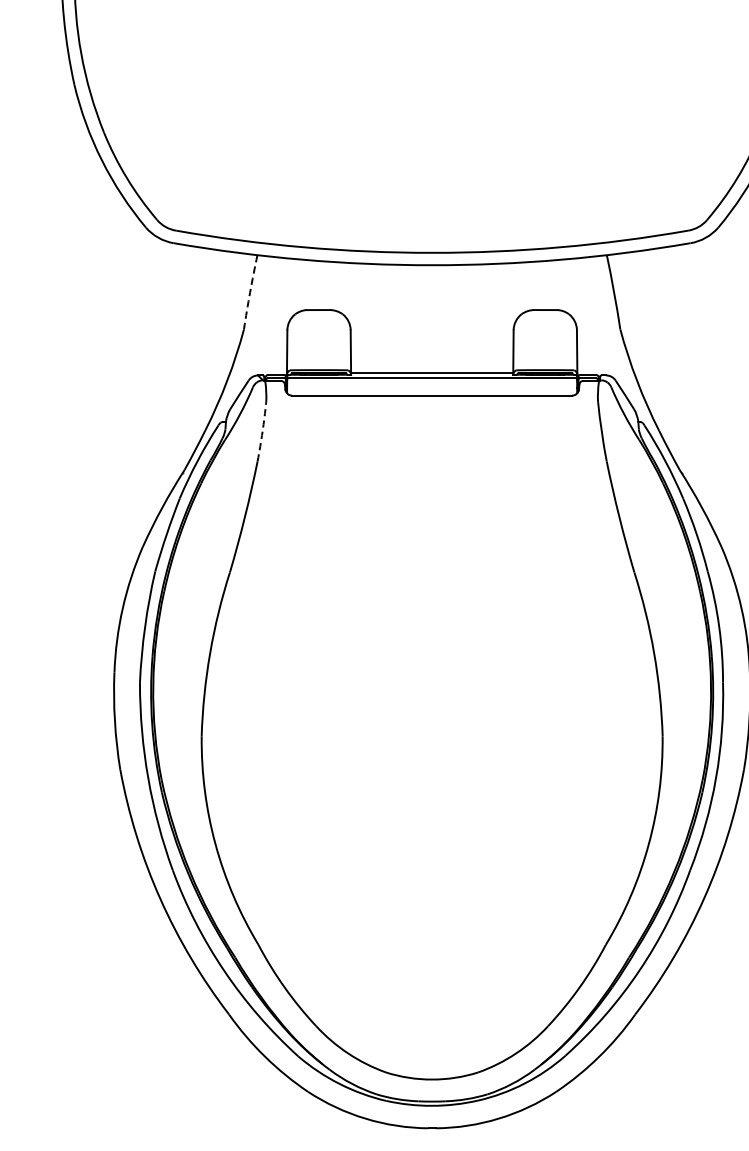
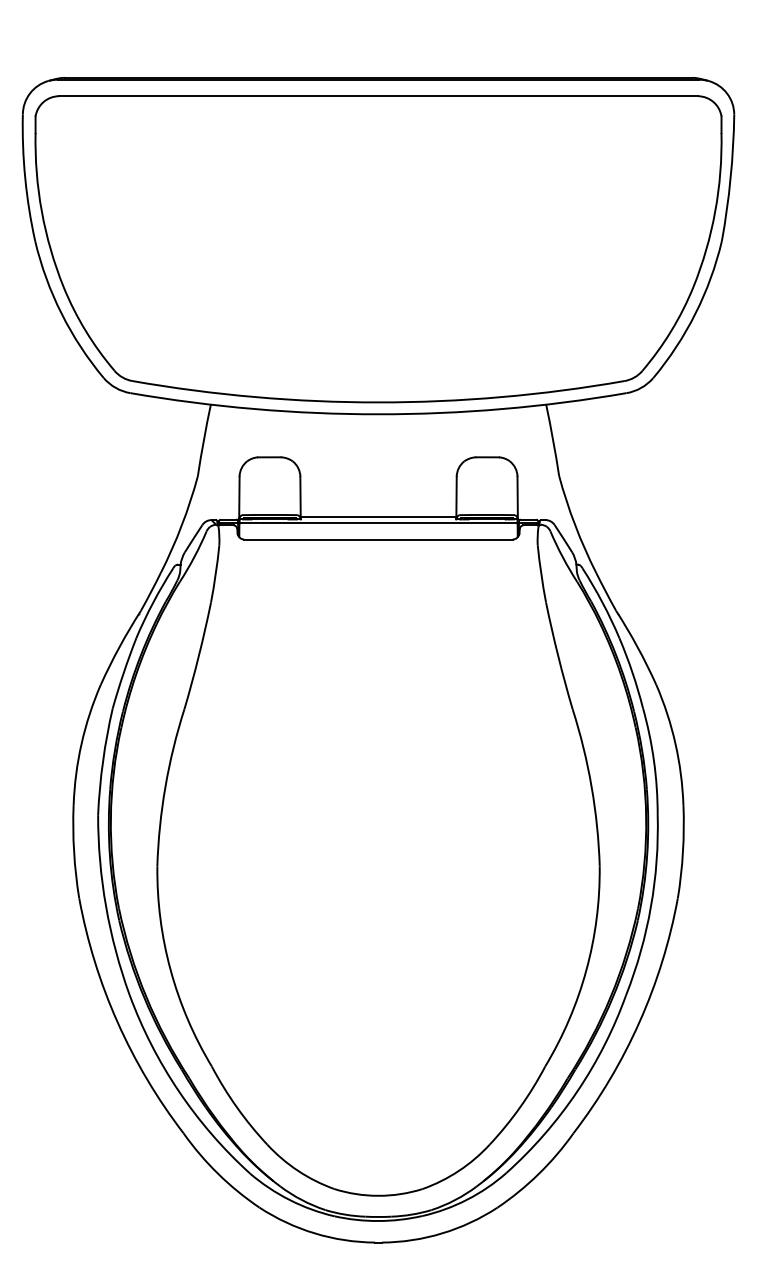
arc: (249, 292) -> (203, 440), dashed -> solid
arc: (262, 432) -> (215, 574), dashed -> solid

